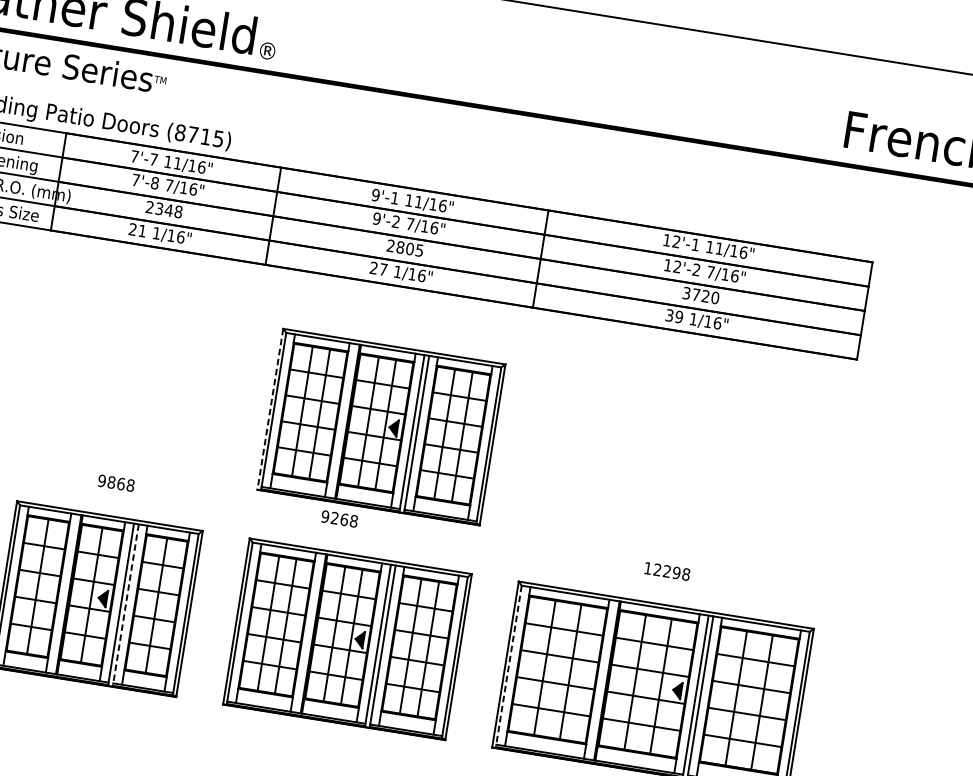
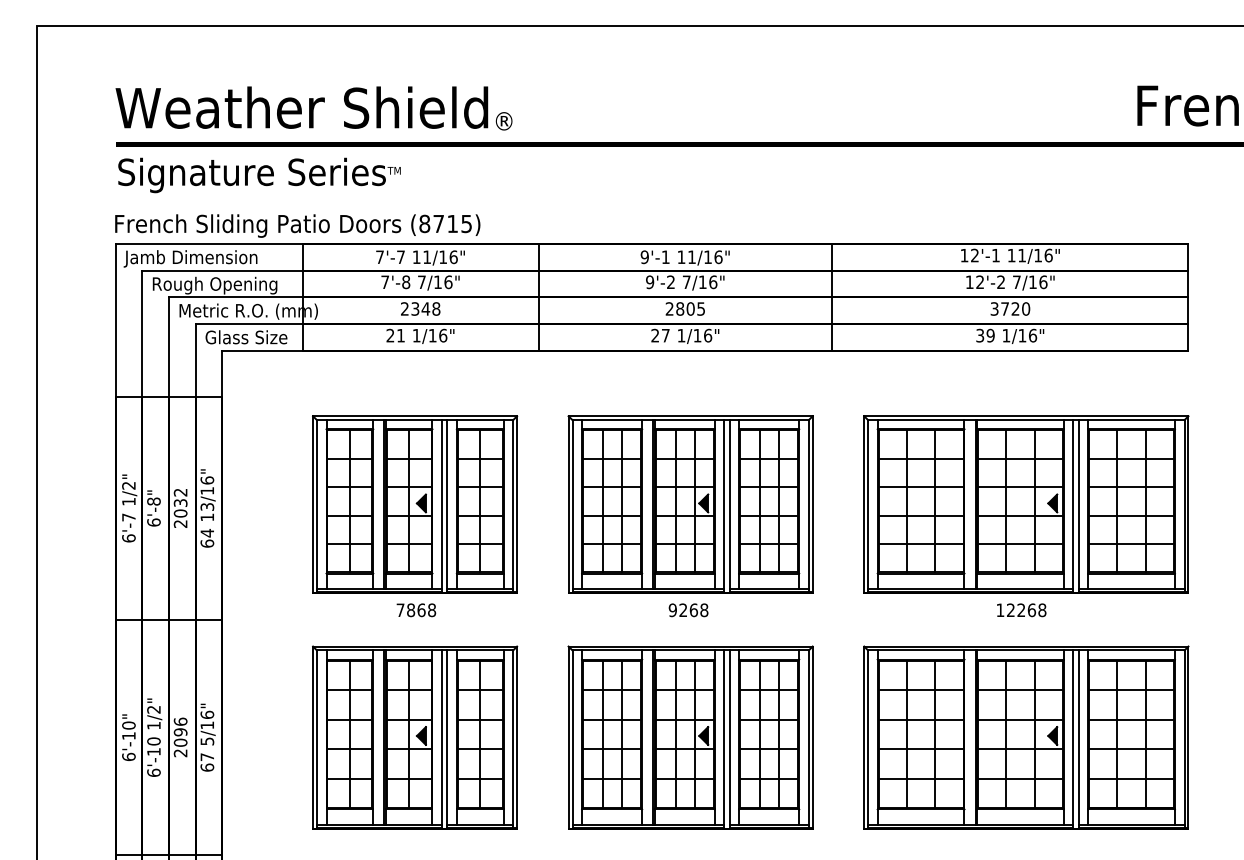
part: (131, 386) -> (415, 504), added
line: (270, 410) -> (568, 505), dashed -> solid
part: (687, 475) -> (1026, 504), added
text: (101, 481) -> (400, 610), 9868 -> 7868
text: (339, 519) -> (688, 610), moved
text: (676, 573) -> (1031, 610), 12298 -> 12268
line: (125, 606) -> (447, 740), dashed -> solid
line: (508, 667) -> (868, 740), dashed -> solid

